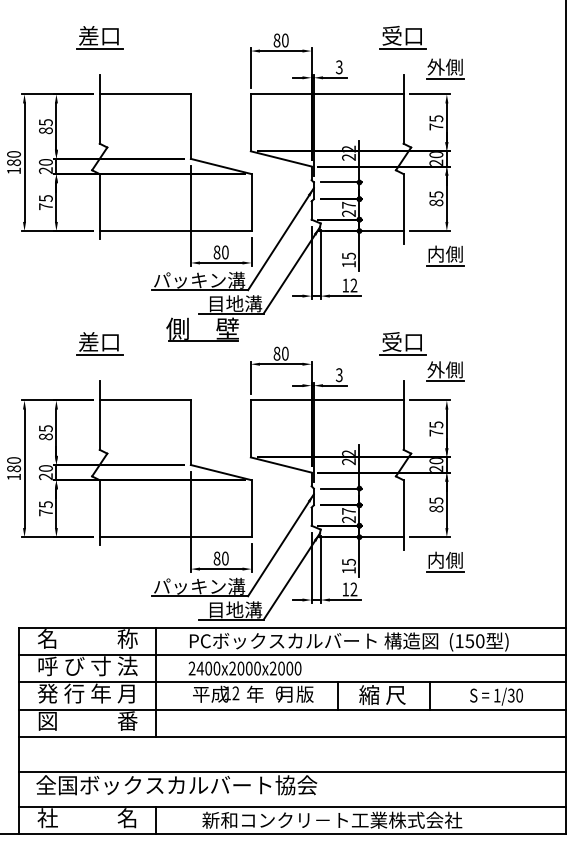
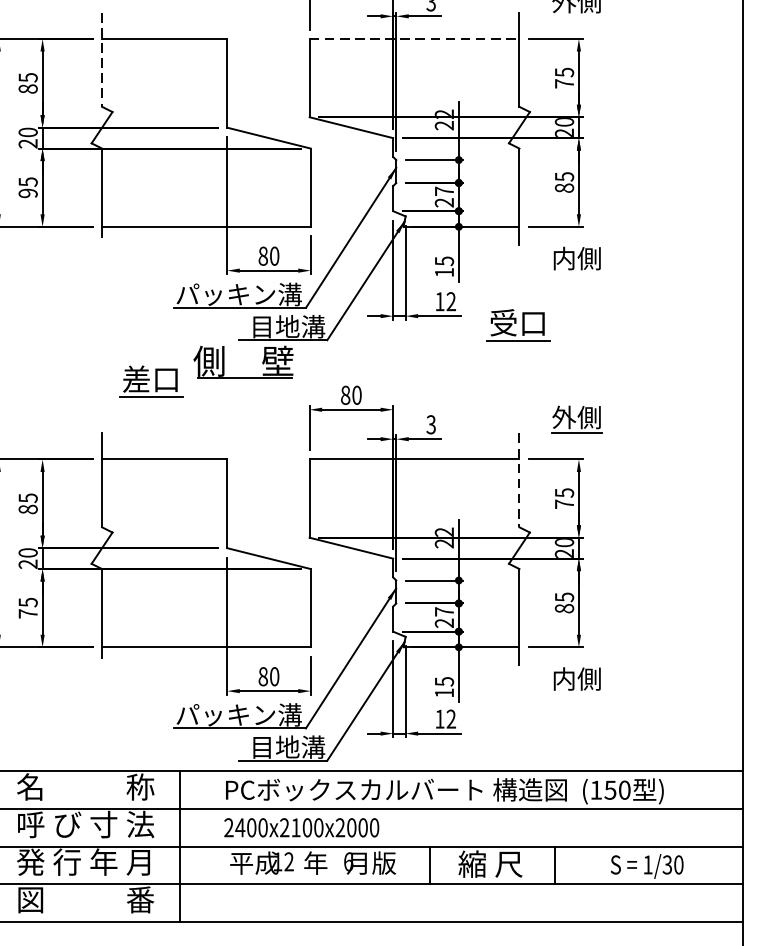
line: (445, 78) -> (577, 17), removed
line: (327, 94) -> (414, 39), solid -> dashed
line: (99, 110) -> (101, 61), solid -> dashed
text: (45, 206) -> (27, 193), 75 -> 95
line: (445, 265) -> (577, 274), removed
part: (99, 343) -> (151, 381), moved
part: (402, 343) -> (517, 324), moved
line: (403, 416) -> (519, 481), solid -> dashed
line: (445, 571) -> (577, 694), removed
text: (240, 668) -> (295, 827), 2400x2000x2000 -> 2400x2100x2000

